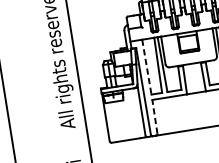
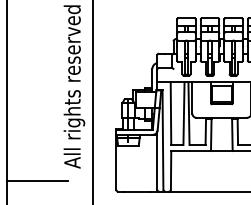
line: (146, 68) -> (170, 114), dashed -> solid
line: (155, 115) -> (171, 169), dashed -> solid
line: (39, 144) -> (37, 180), added

